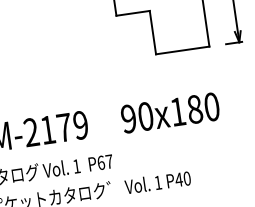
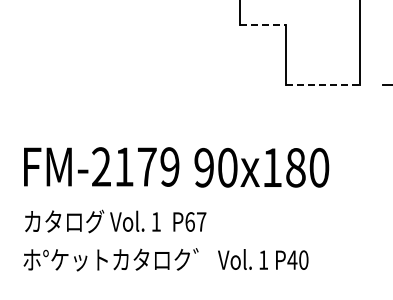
line: (133, 13) -> (263, 25), solid -> dashed
line: (182, 50) -> (322, 85), solid -> dashed
text: (170, 112) -> (261, 167), moved

